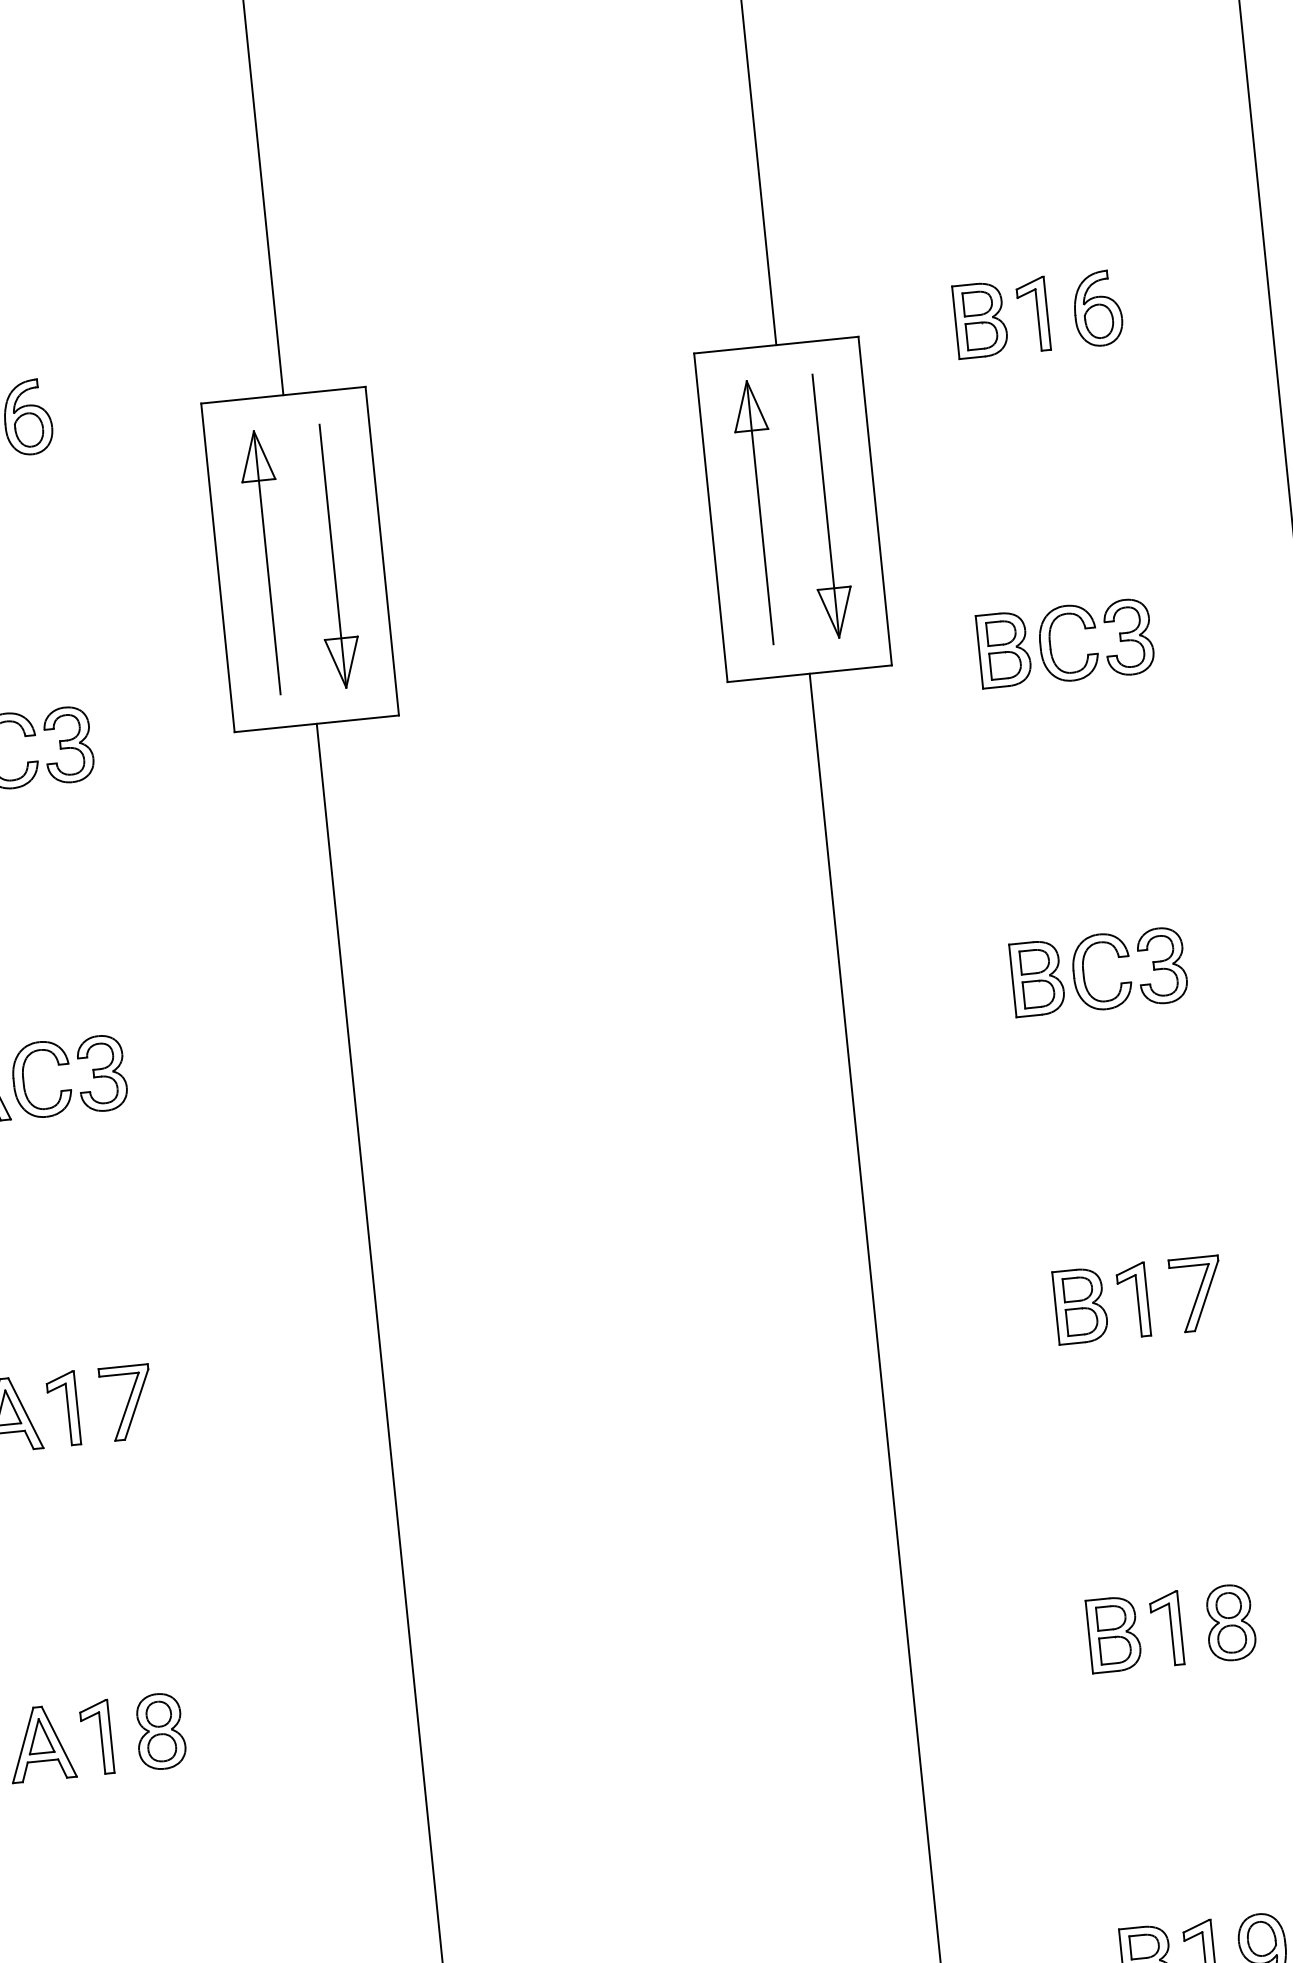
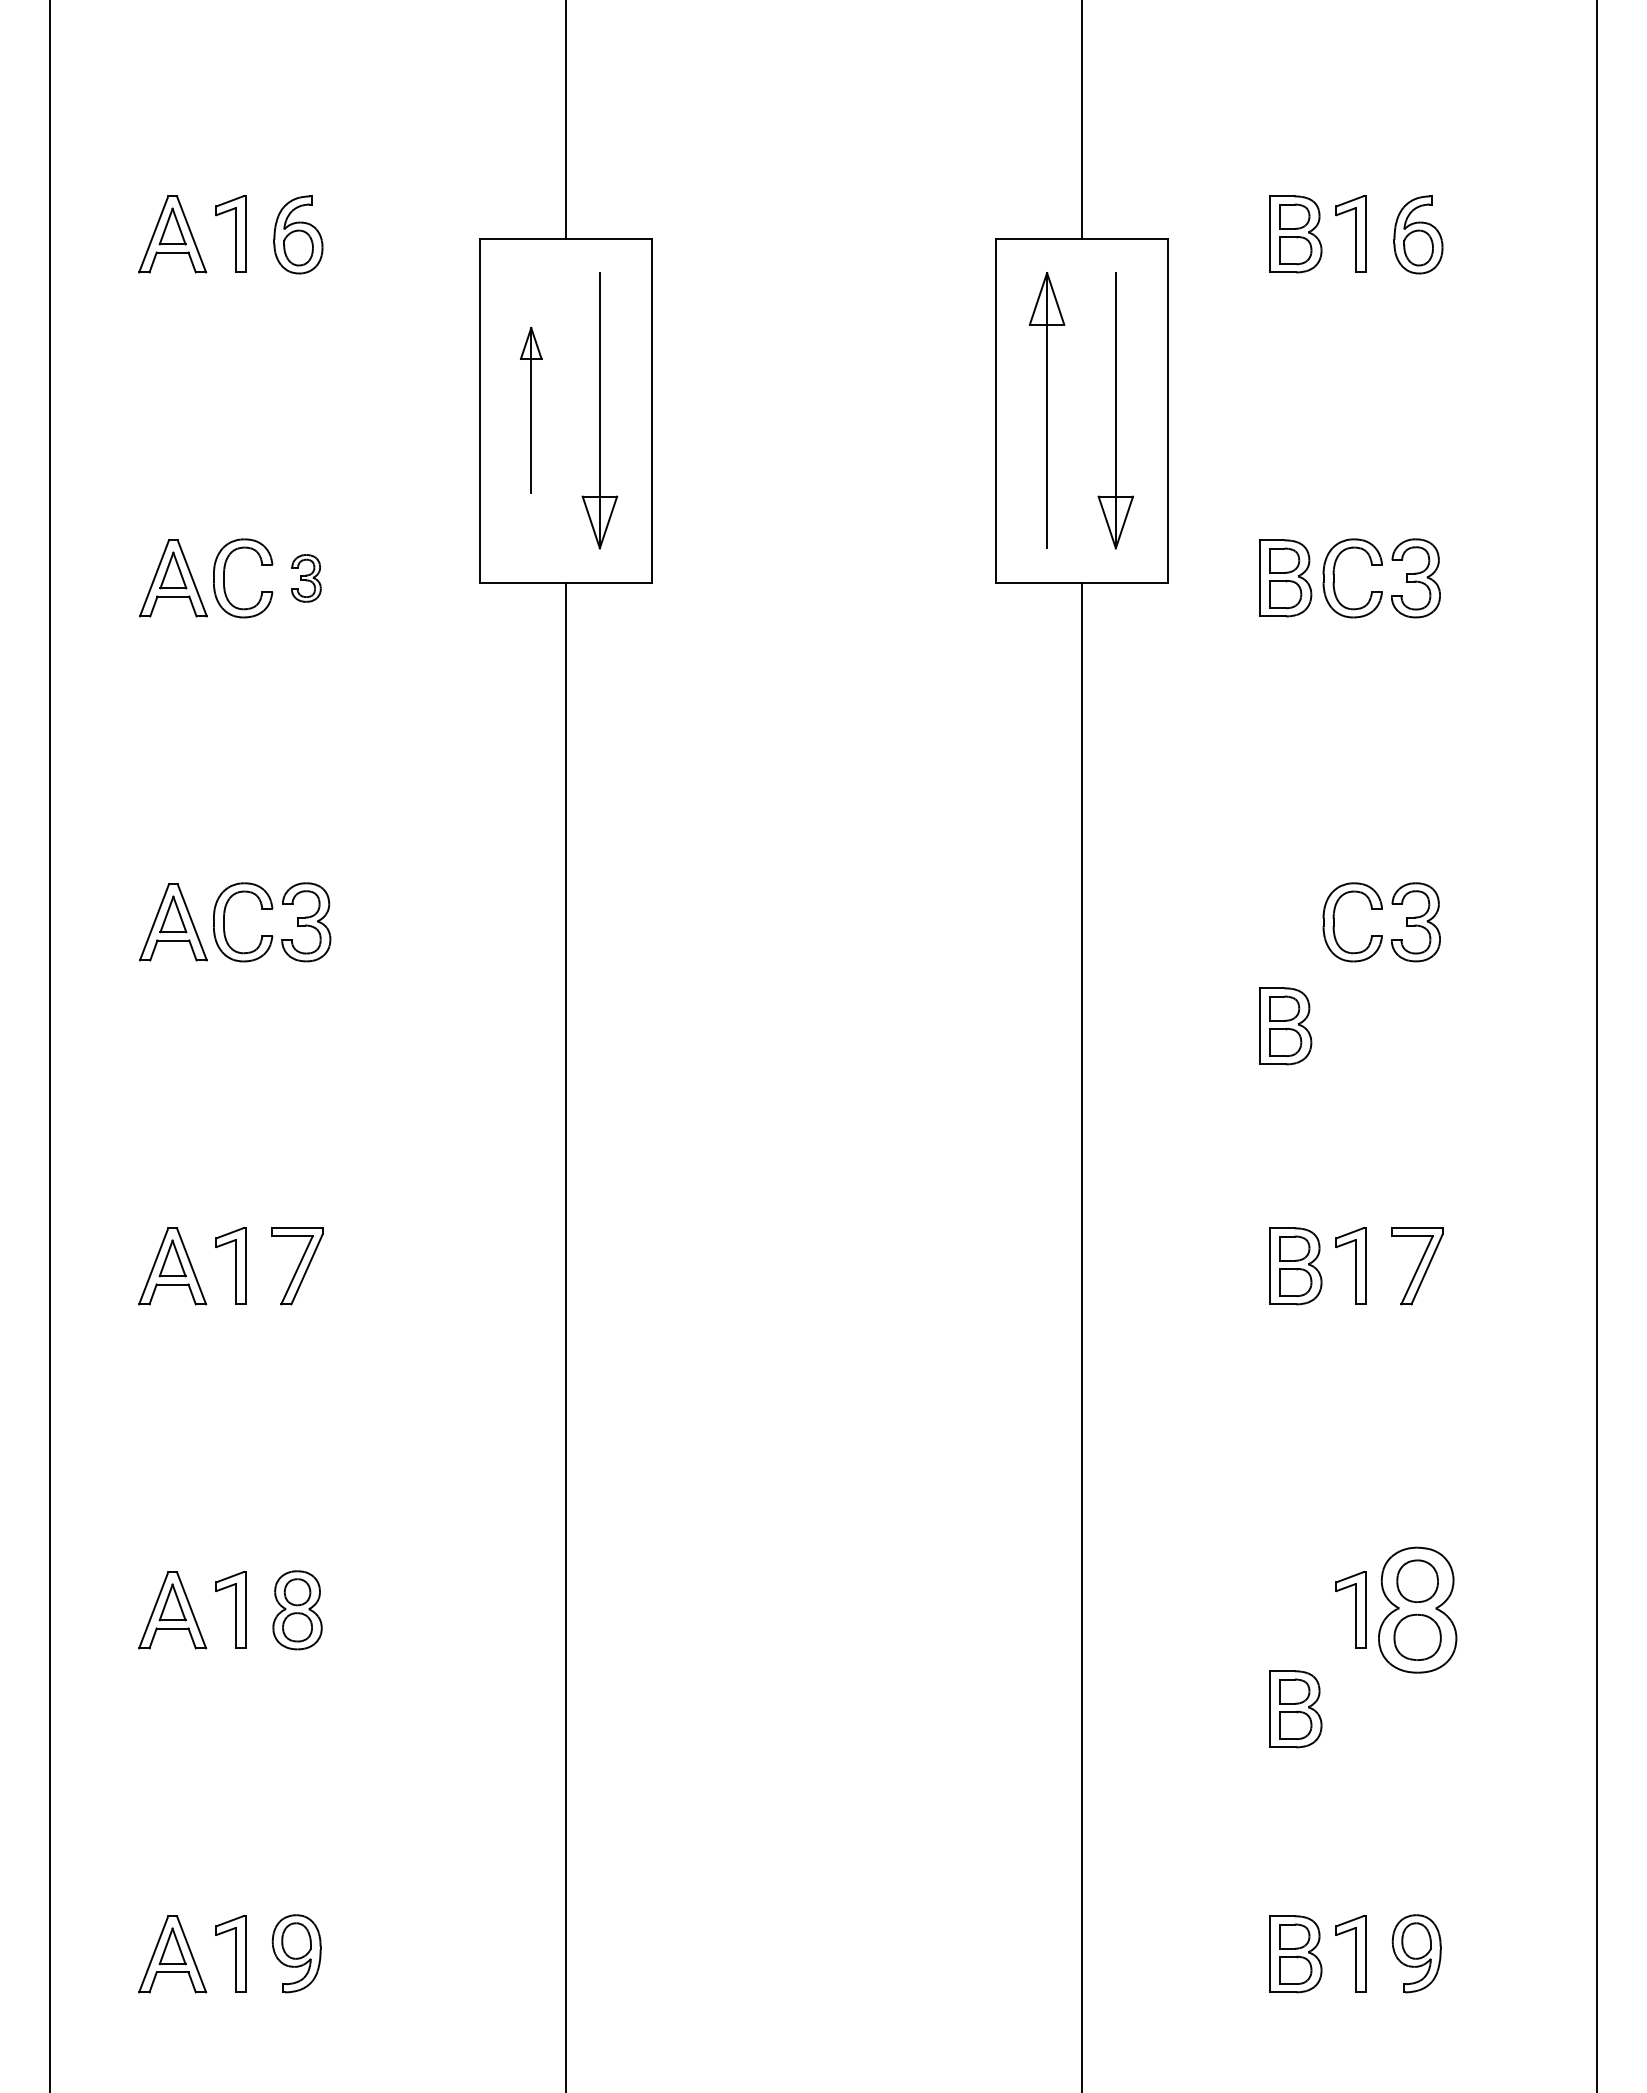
part: (267, 562) -> (531, 410), size x0.6
part: (68, 744) -> (306, 578), size x0.6
part: (1037, 978) -> (1285, 1026), moved
part: (1230, 1623) -> (1417, 1610), size x1.6
part: (1113, 1634) -> (1295, 1709), moved

